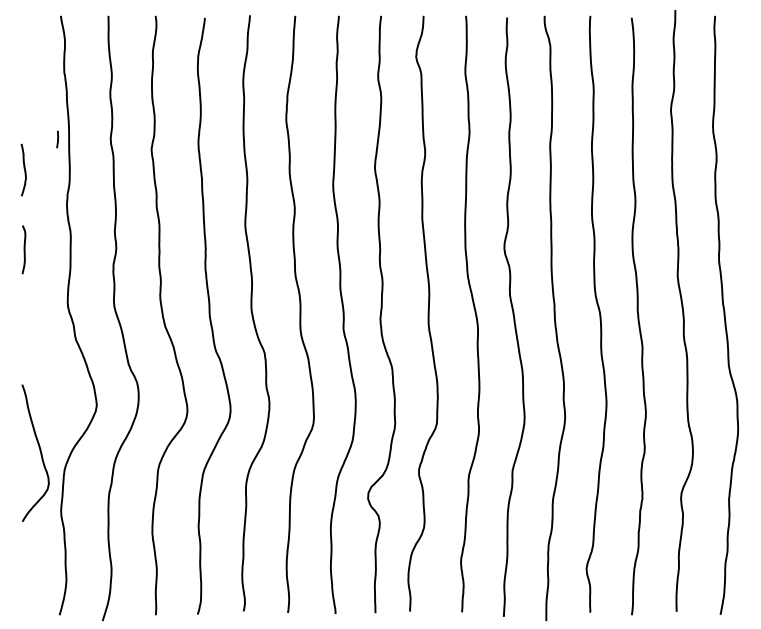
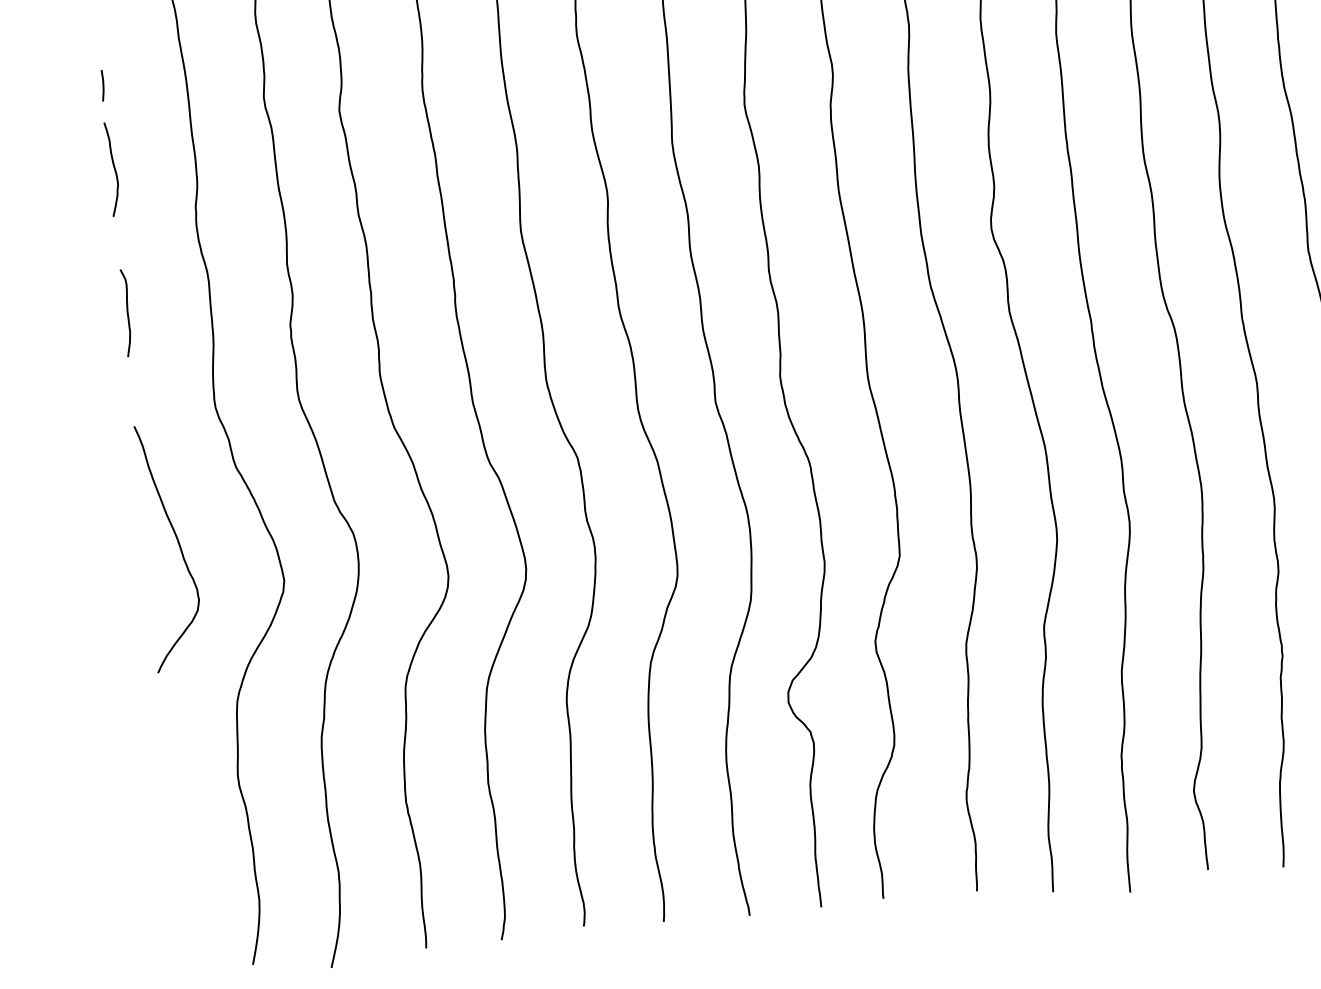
line: (57, 139) -> (102, 85), moved
curve: (39, 451) -> (176, 543), moved

